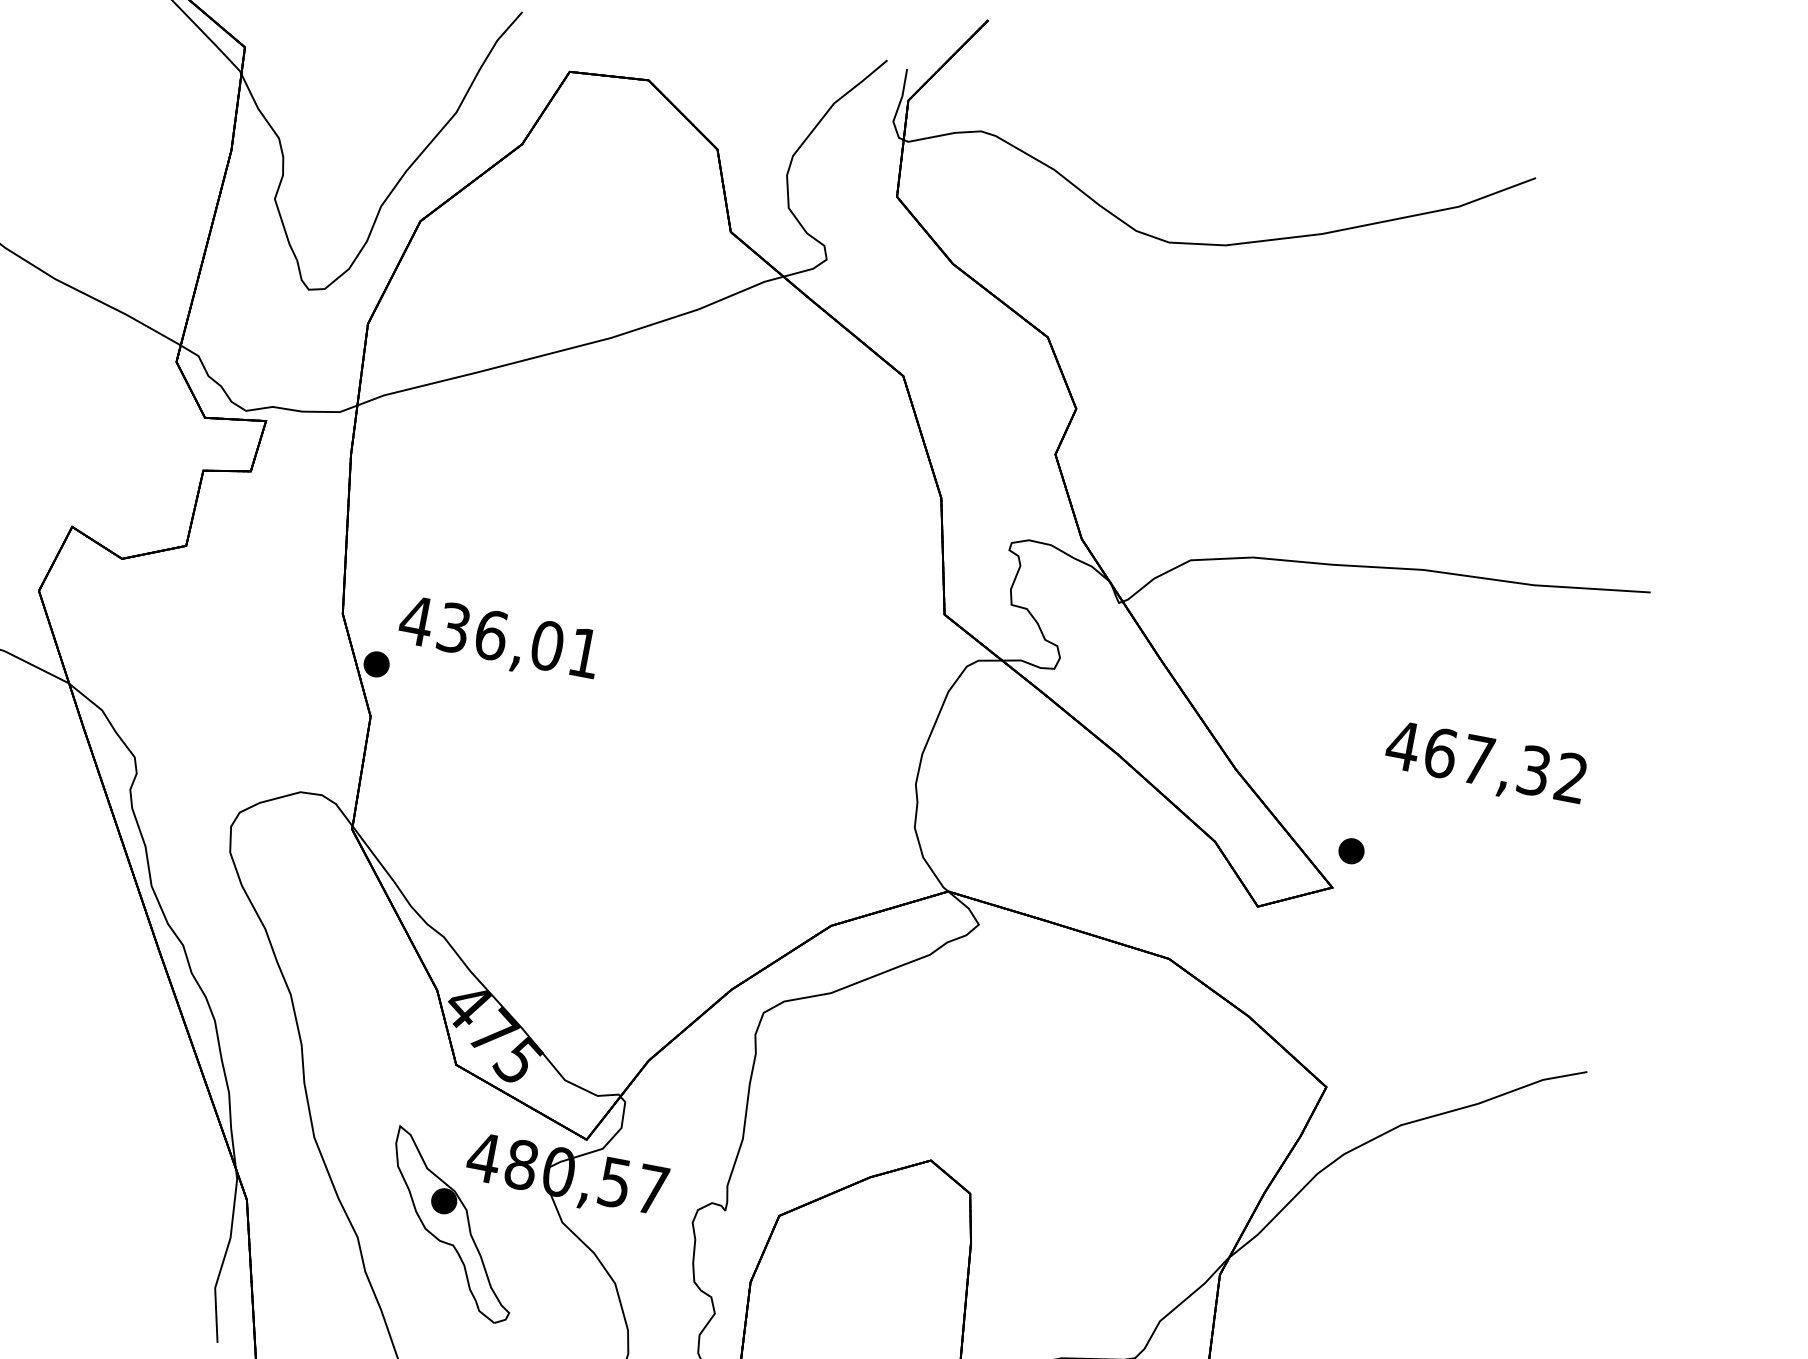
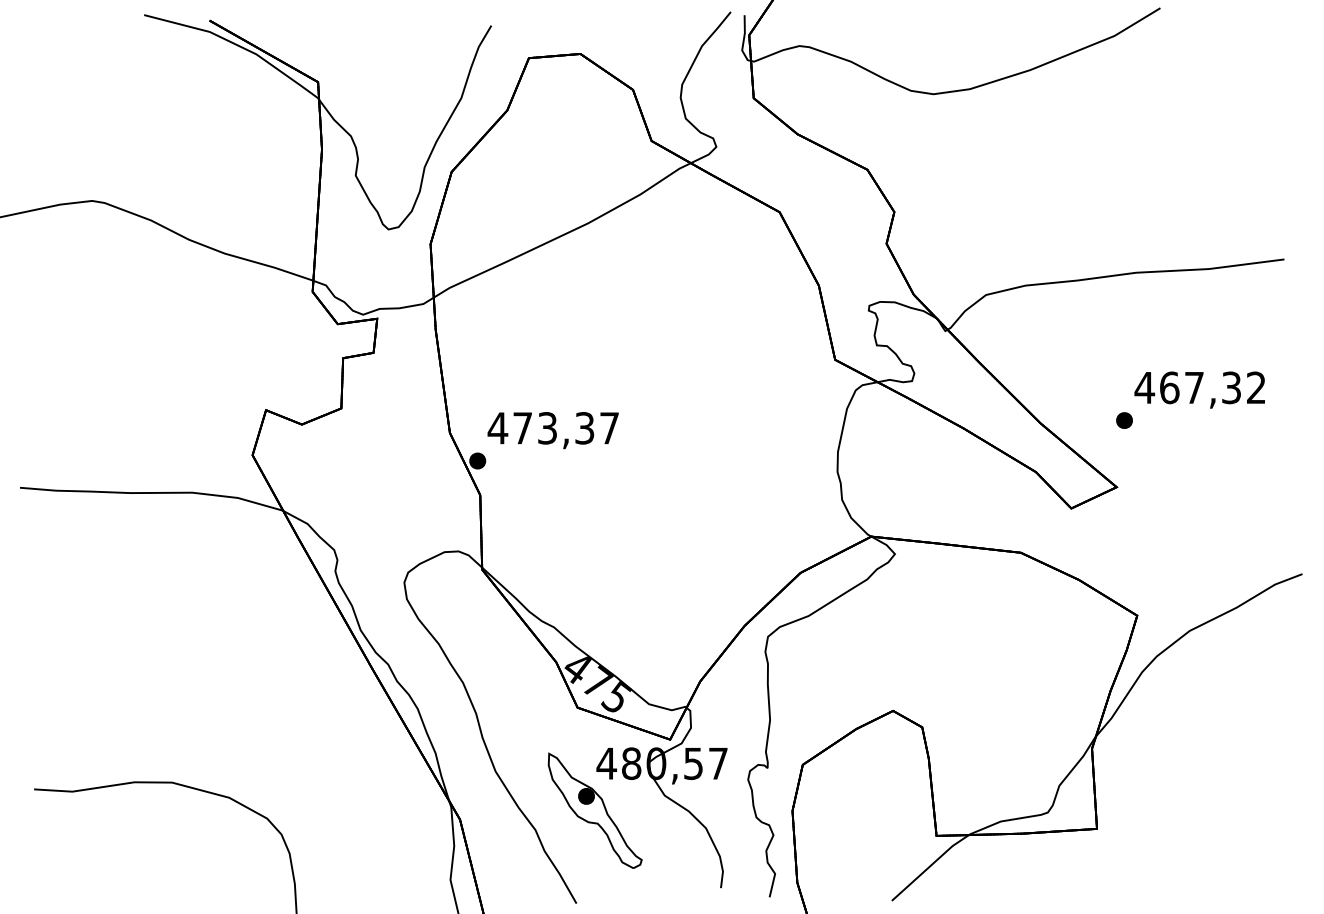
text: (518, 640) -> (565, 428), 436,01 -> 473,37
part: (1351, 851) -> (1124, 420), moved

